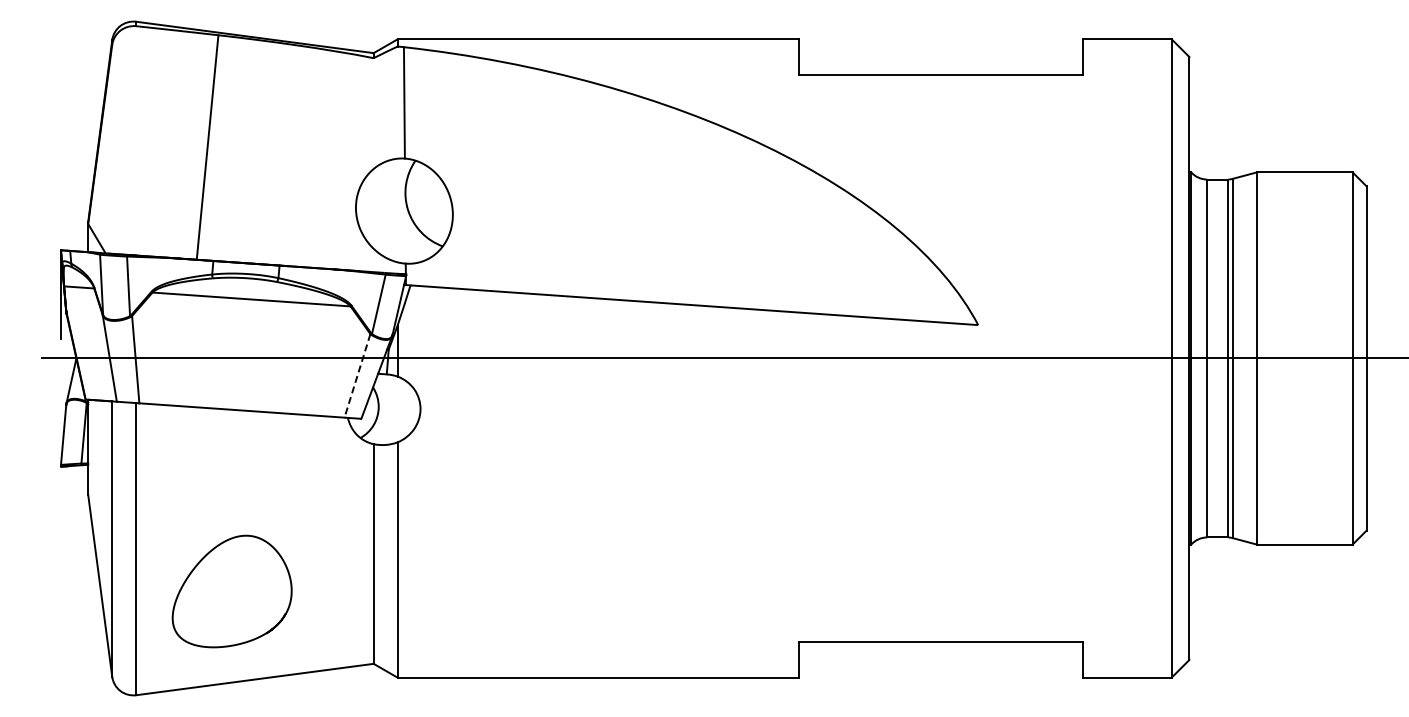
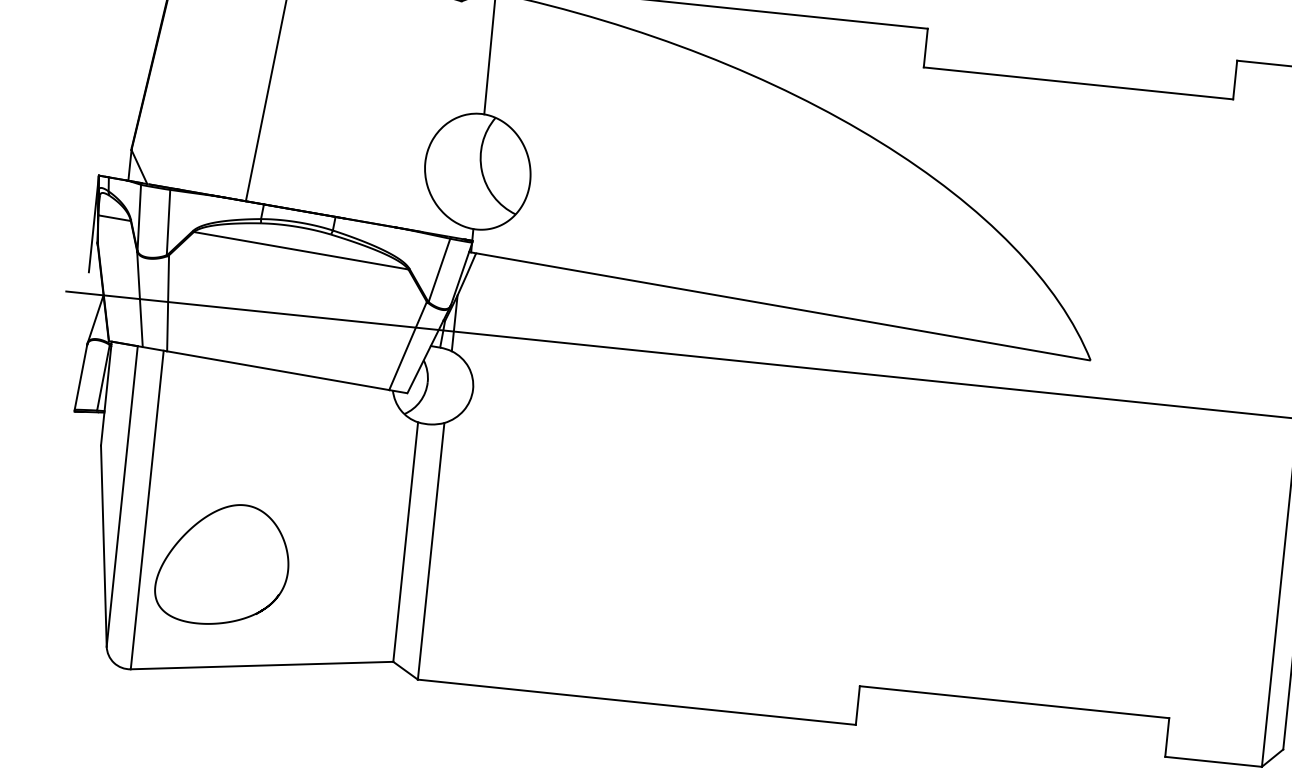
line: (357, 375) -> (408, 345), dashed -> solid
curve: (197, 566) -> (188, 533), moved

